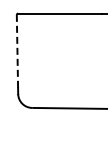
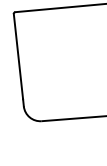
line: (17, 50) -> (18, 55), dashed -> solid

